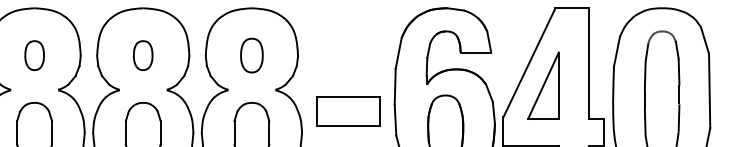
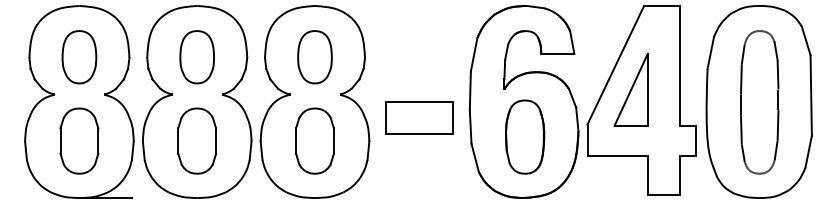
part: (34, 55) -> (79, 57), size x1.67
part: (142, 55) -> (196, 57), size x1.67
part: (251, 55) -> (314, 57), size x1.43

